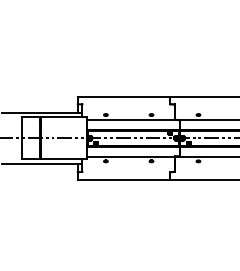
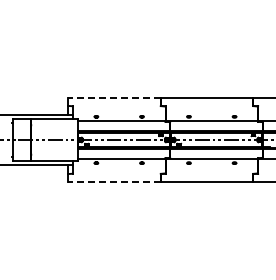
line: (124, 96) -> (114, 98), solid -> dashed
line: (124, 179) -> (114, 181), solid -> dashed

